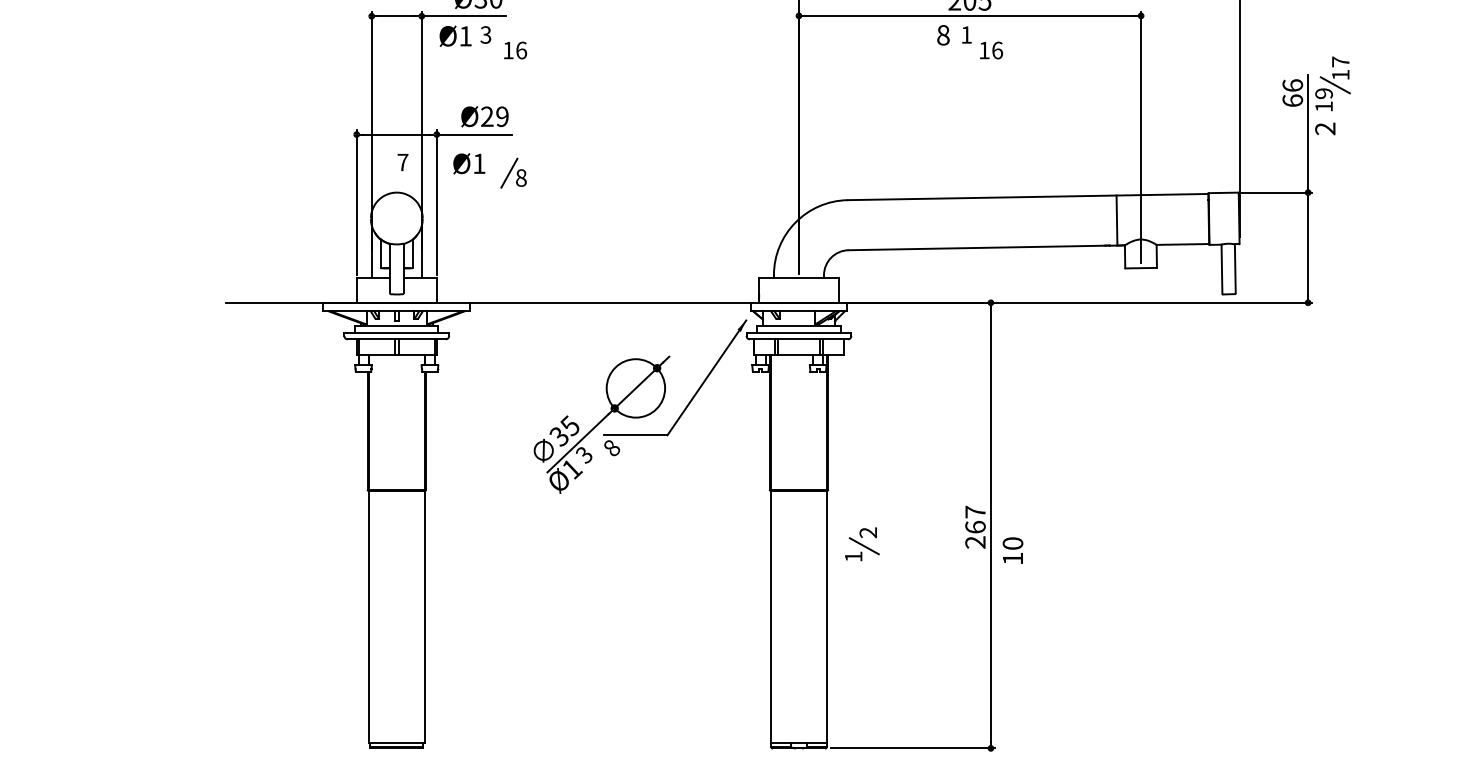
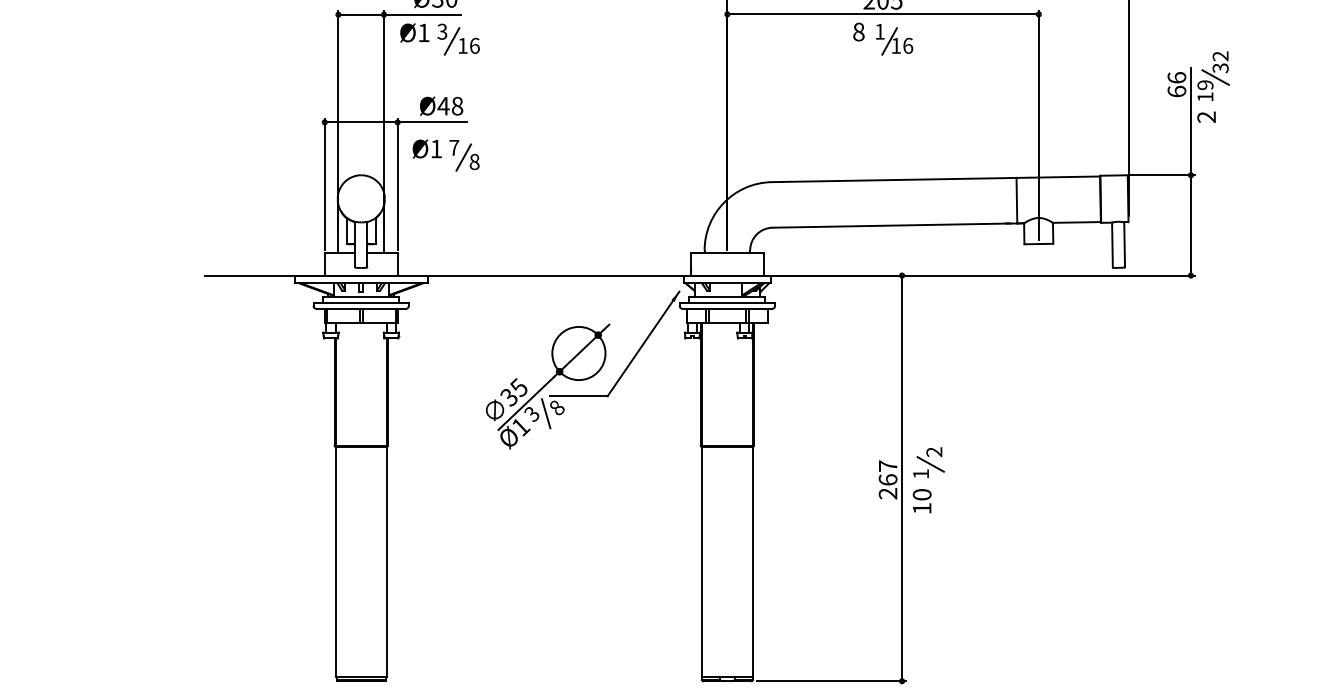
line: (496, 45) -> (452, 41), added
line: (977, 45) -> (889, 41), added
text: (1340, 68) -> (1220, 62), 17 -> 32
text: (494, 116) -> (450, 105), Ø29 -> Ø48
text: (402, 162) -> (453, 147), moved
line: (599, 454) -> (545, 413), added
part: (862, 544) -> (929, 462), moved

